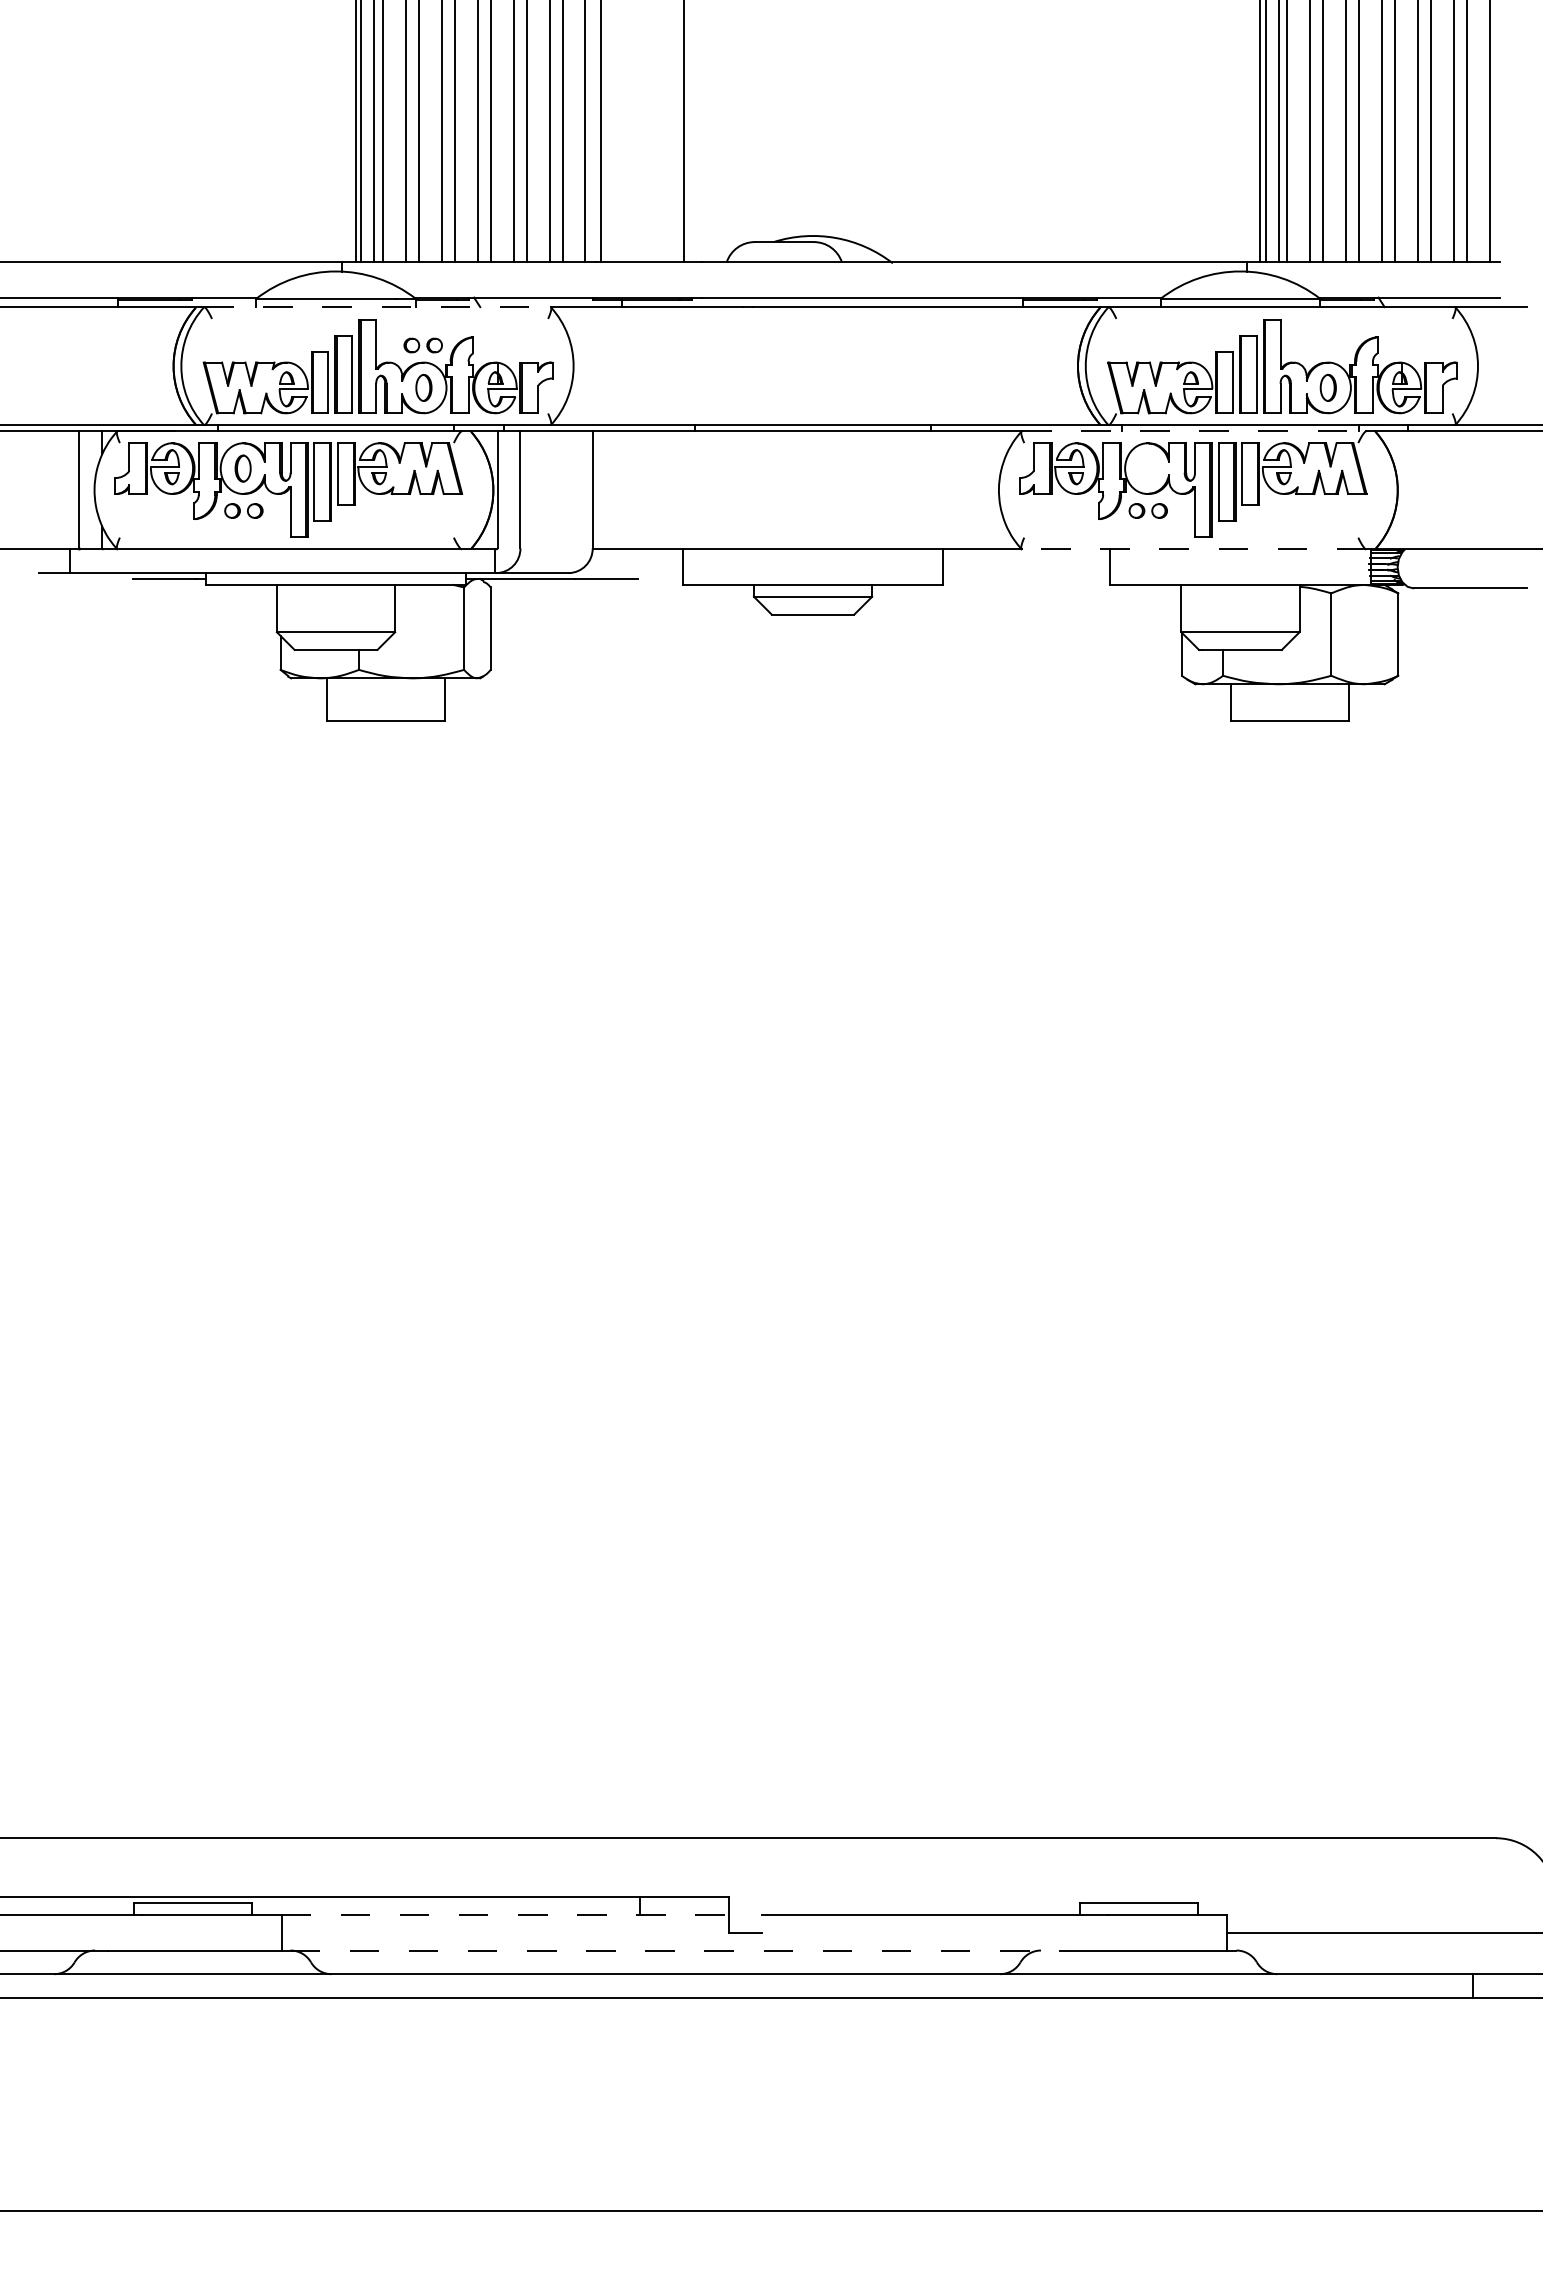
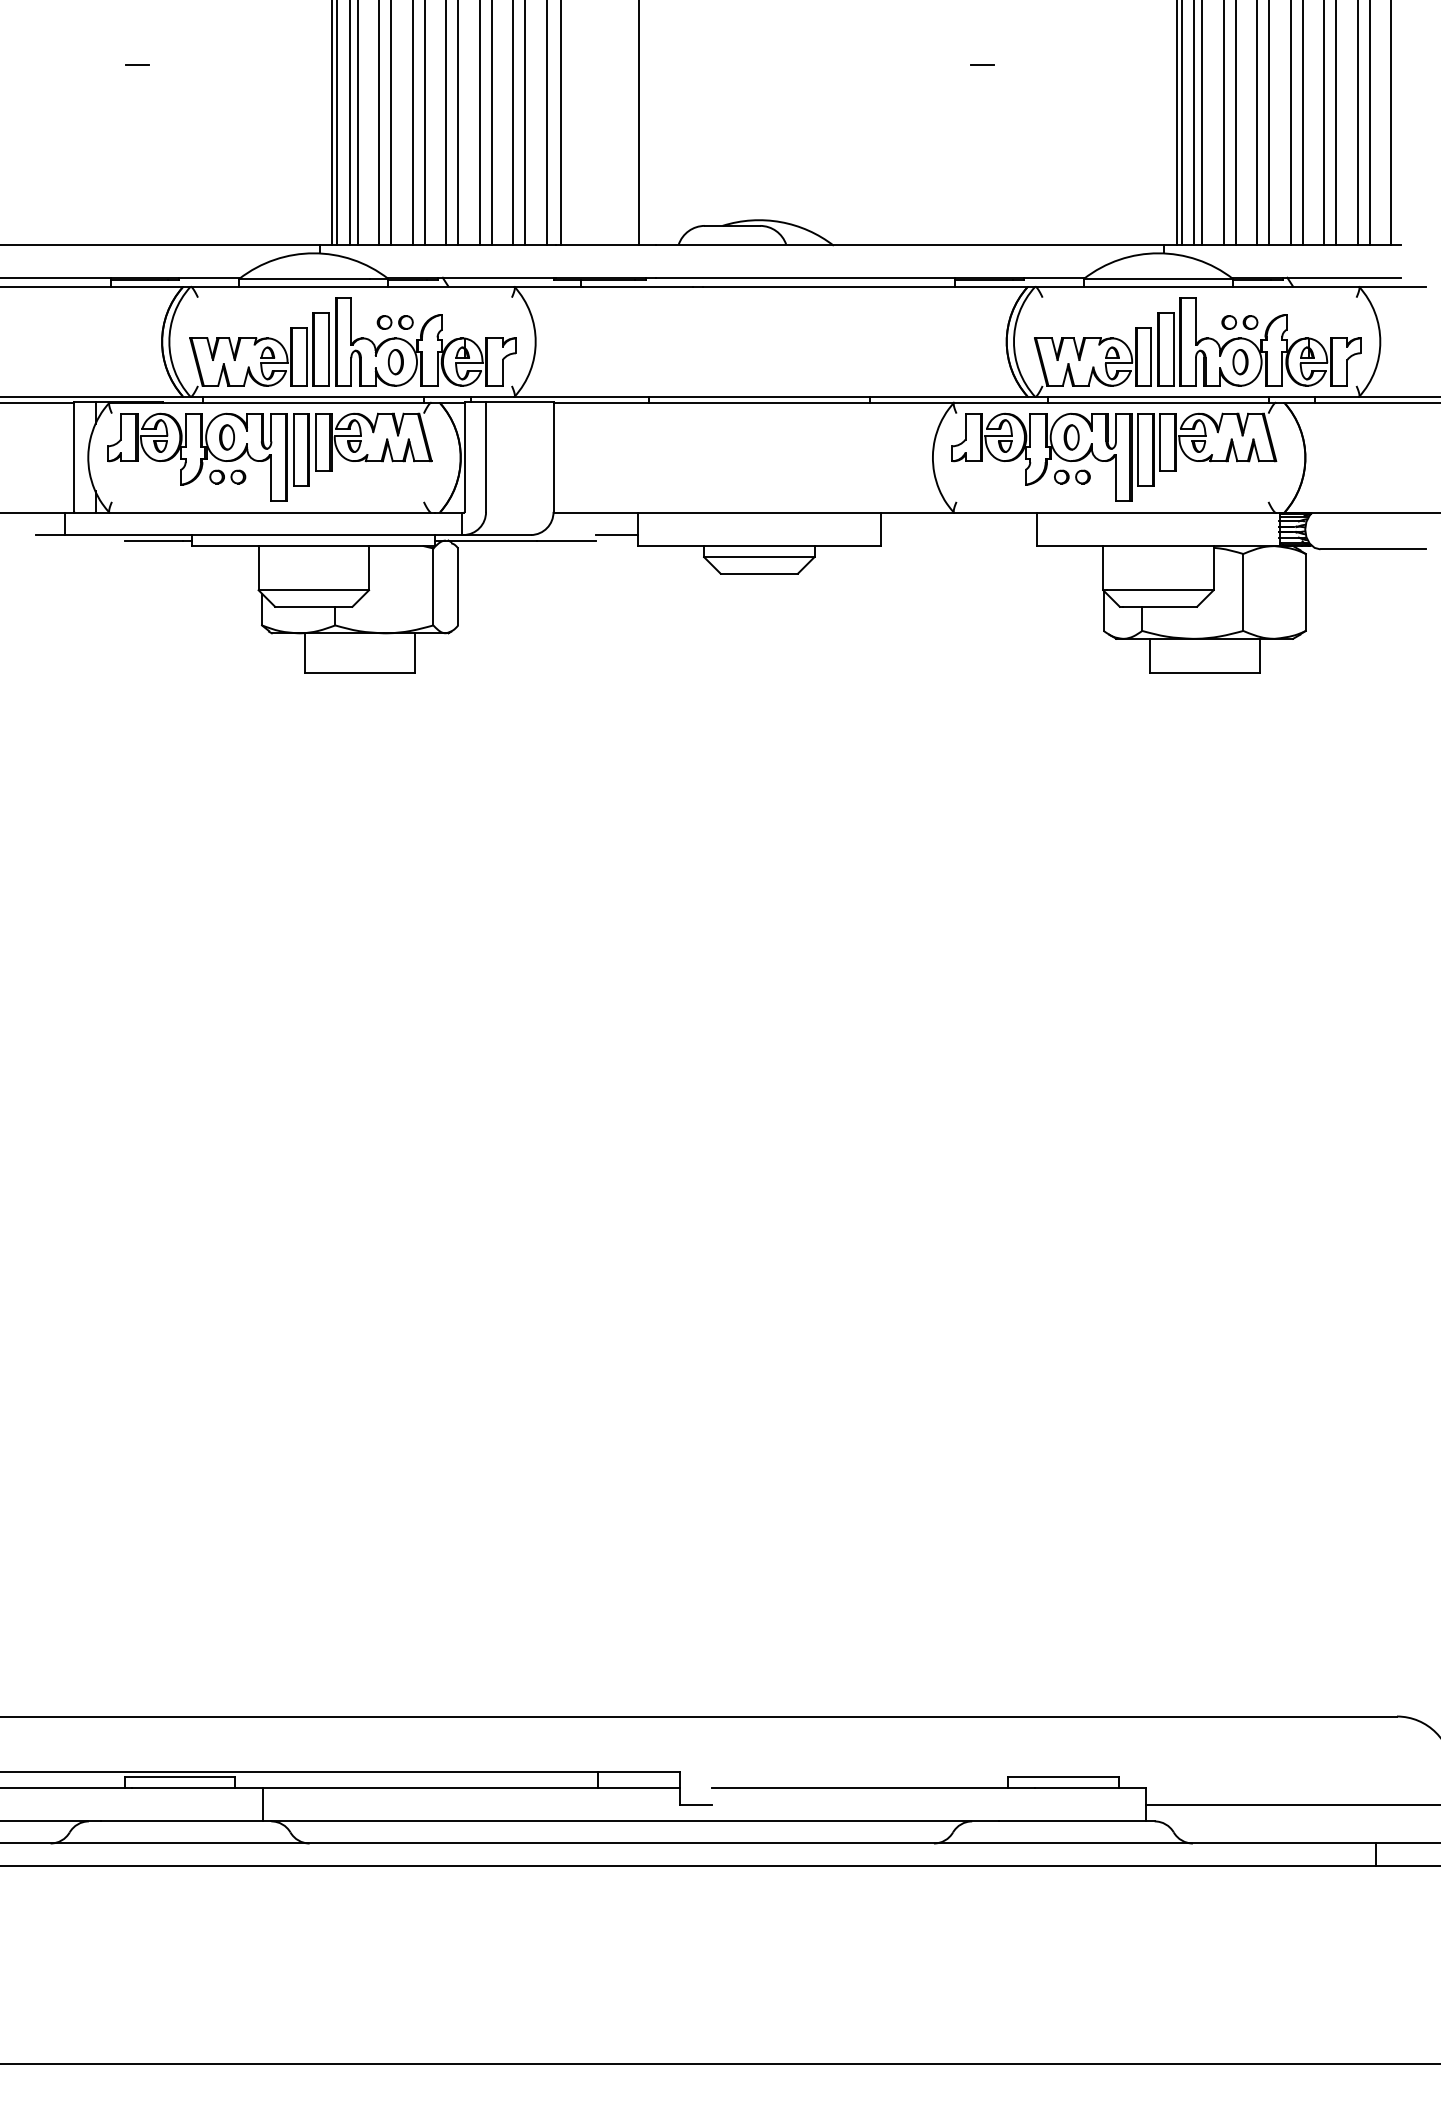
line: (147, 69) -> (137, 64), added
line: (1051, 69) -> (981, 64), added
line: (377, 307) -> (352, 286), dashed -> solid
part: (1327, 345) -> (1239, 322), added
line: (1194, 431) -> (1115, 402), dashed -> solid
part: (1147, 468) -> (1071, 437), added
line: (1193, 549) -> (1114, 512), dashed -> solid
line: (660, 573) -> (616, 535), added
line: (505, 1915) -> (472, 1788), dashed -> solid
line: (680, 1950) -> (635, 1821), dashed -> solid

